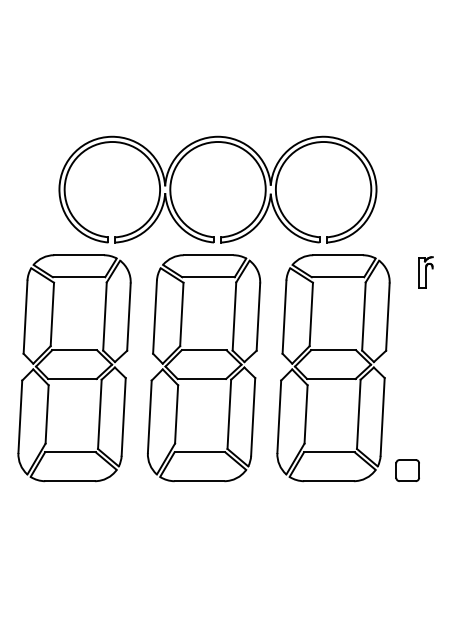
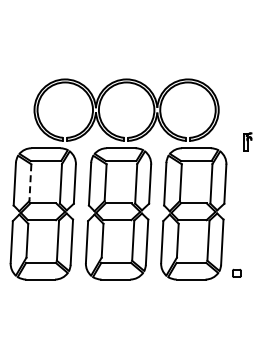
part: (426, 271) -> (247, 141), moved
line: (52, 315) -> (30, 183), solid -> dashed
part: (407, 470) -> (236, 273), size x0.6

